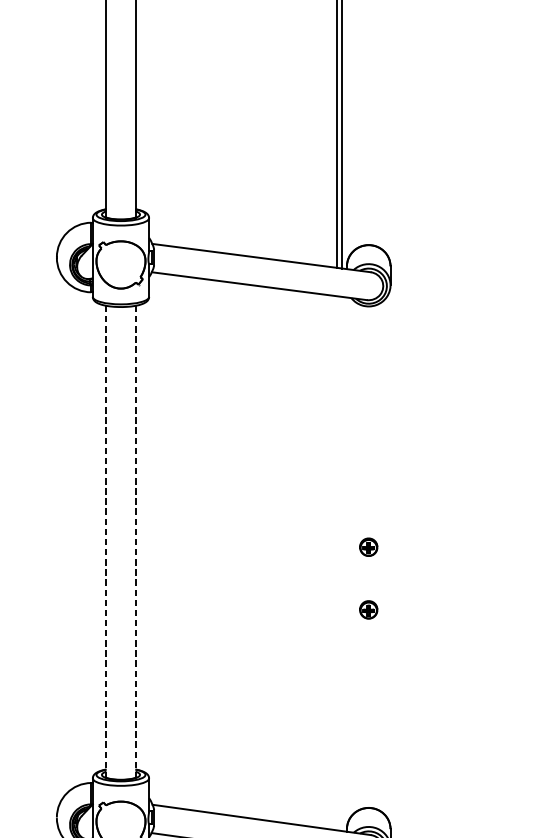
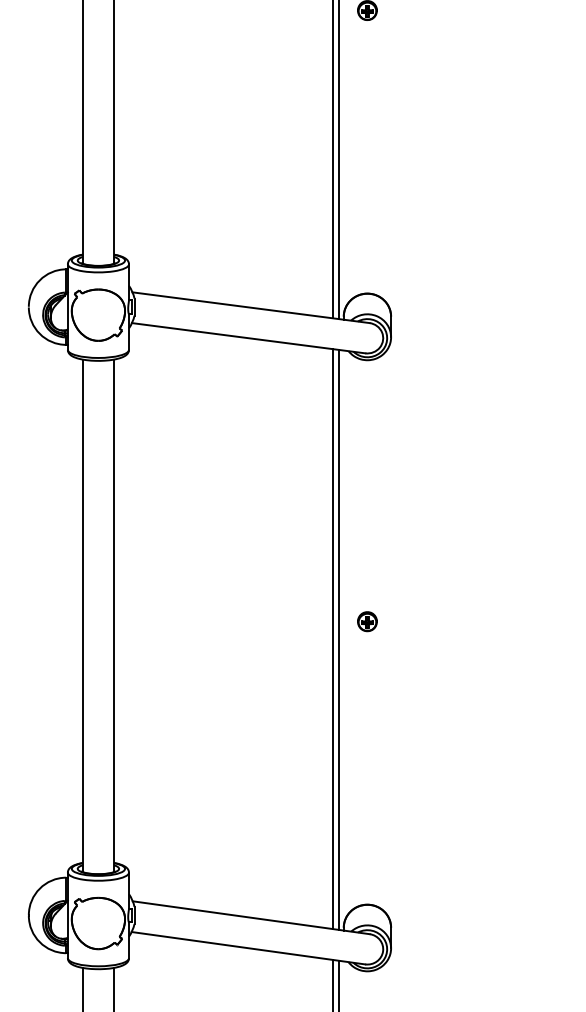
line: (106, 542) -> (82, 616), dashed -> solid
line: (135, 542) -> (114, 616), dashed -> solid
line: (336, 563) -> (332, 639), added
line: (342, 563) -> (338, 639), added
part: (368, 609) -> (367, 689), removed

